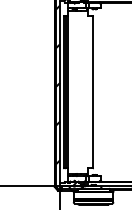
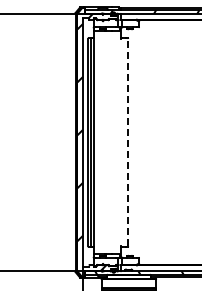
line: (93, 92) -> (128, 142), solid -> dashed

